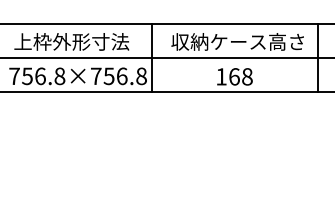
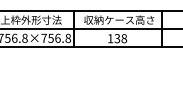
text: (234, 76) -> (117, 38), 168 -> 138

